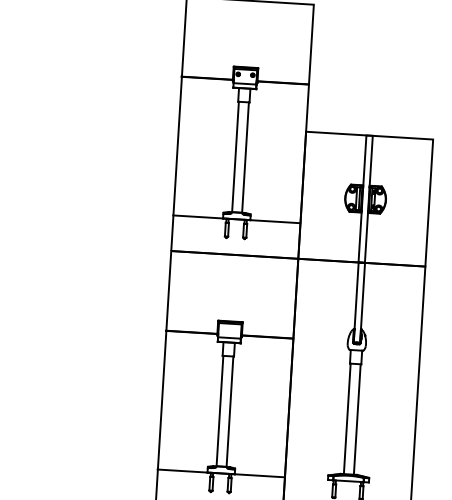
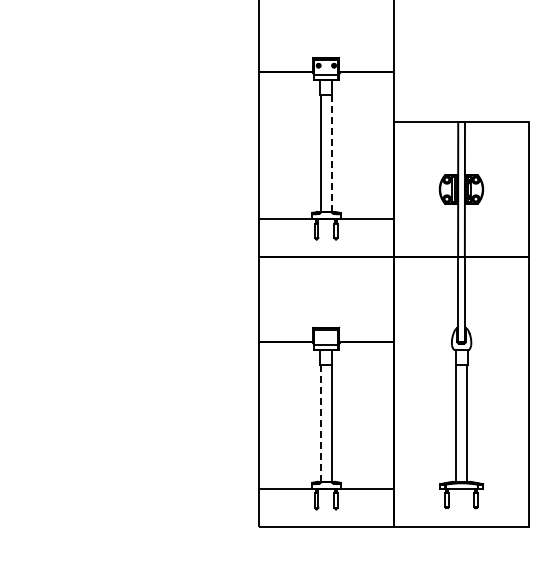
line: (245, 157) -> (331, 153), solid -> dashed
line: (220, 411) -> (321, 423), solid -> dashed

